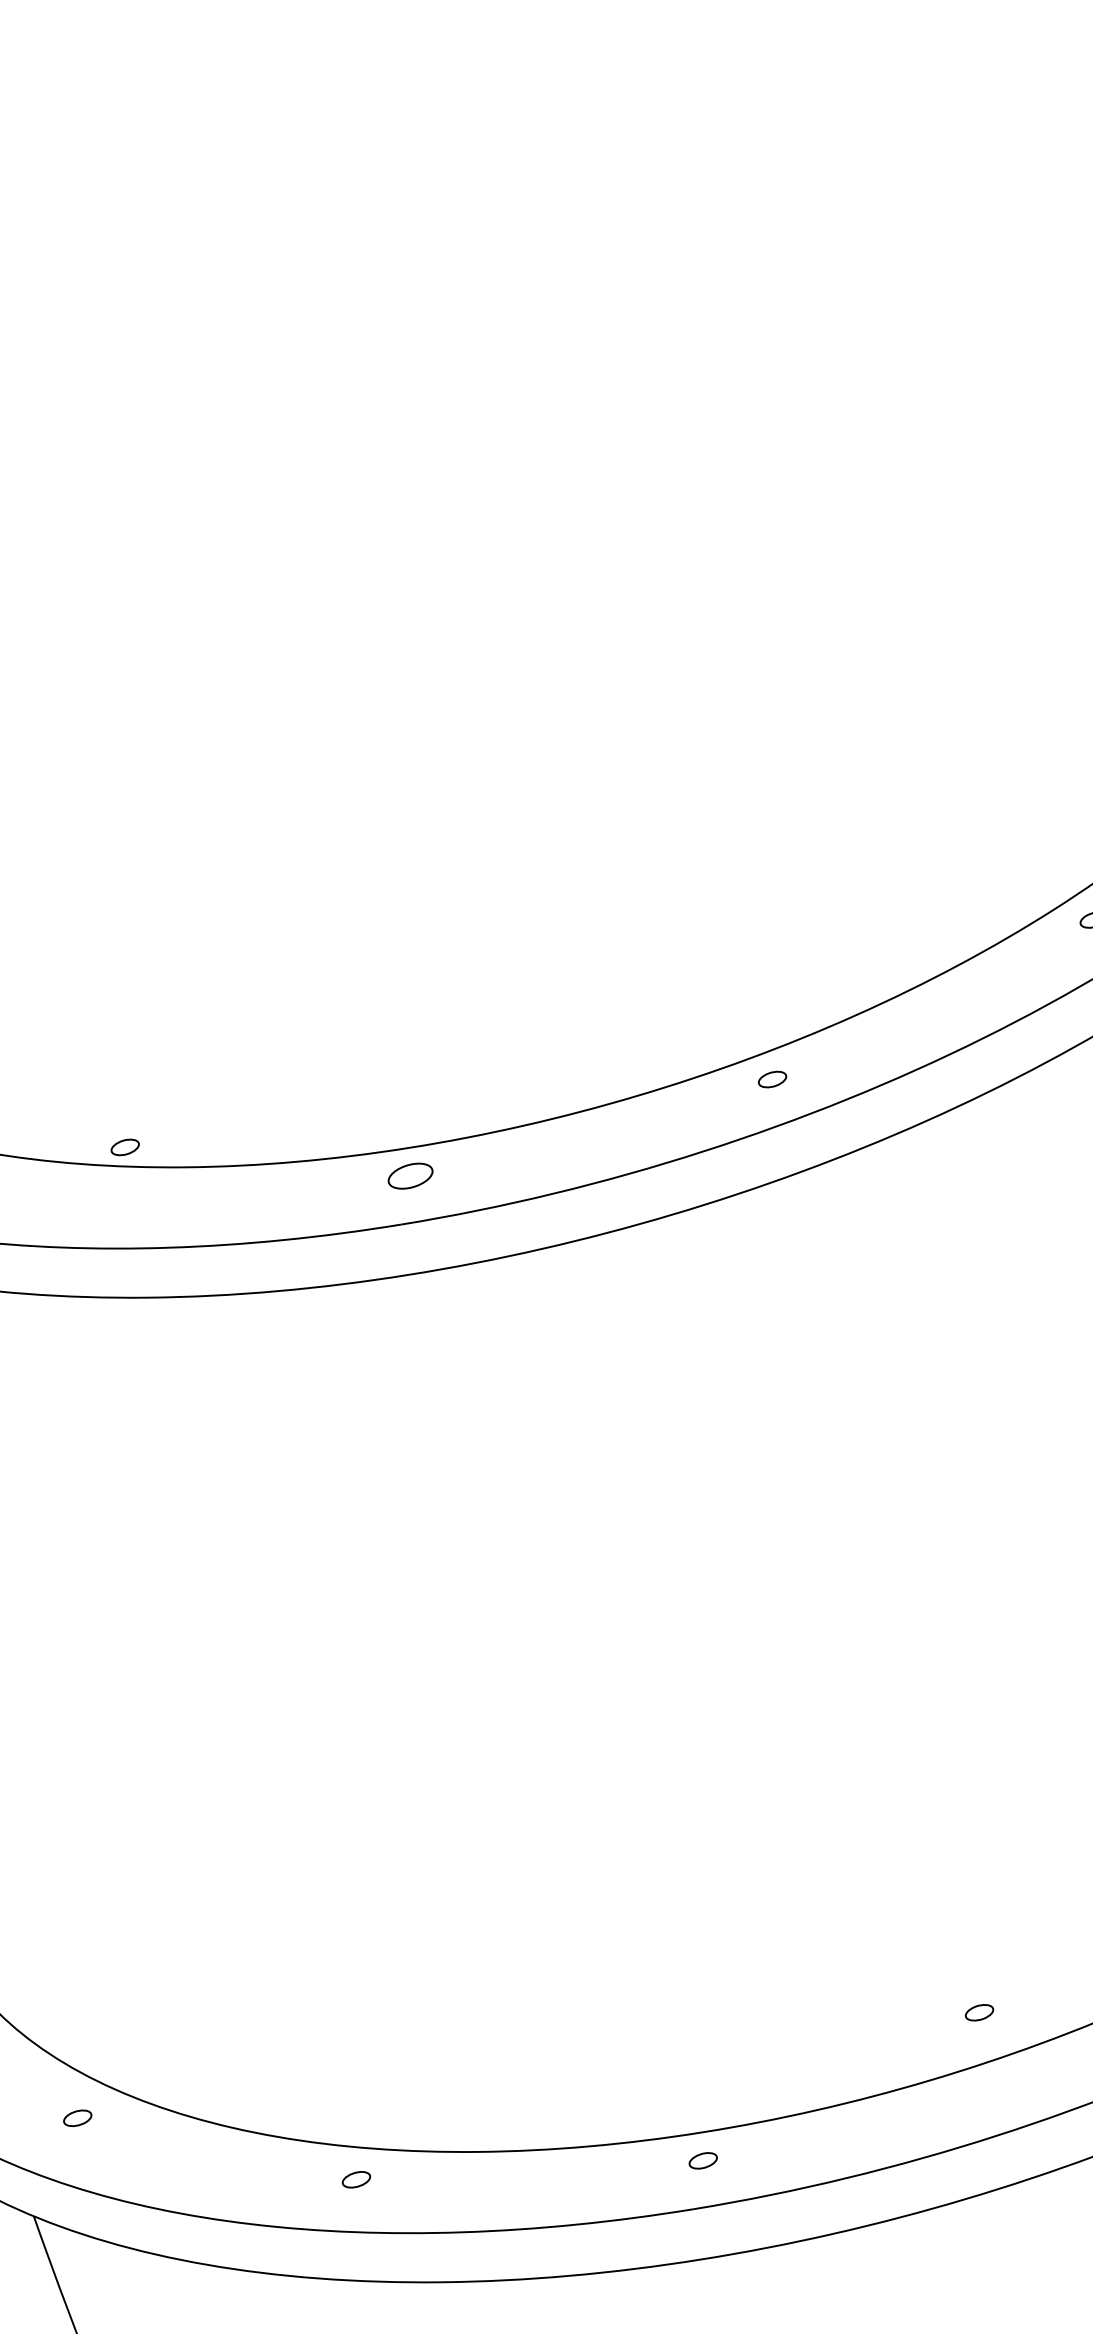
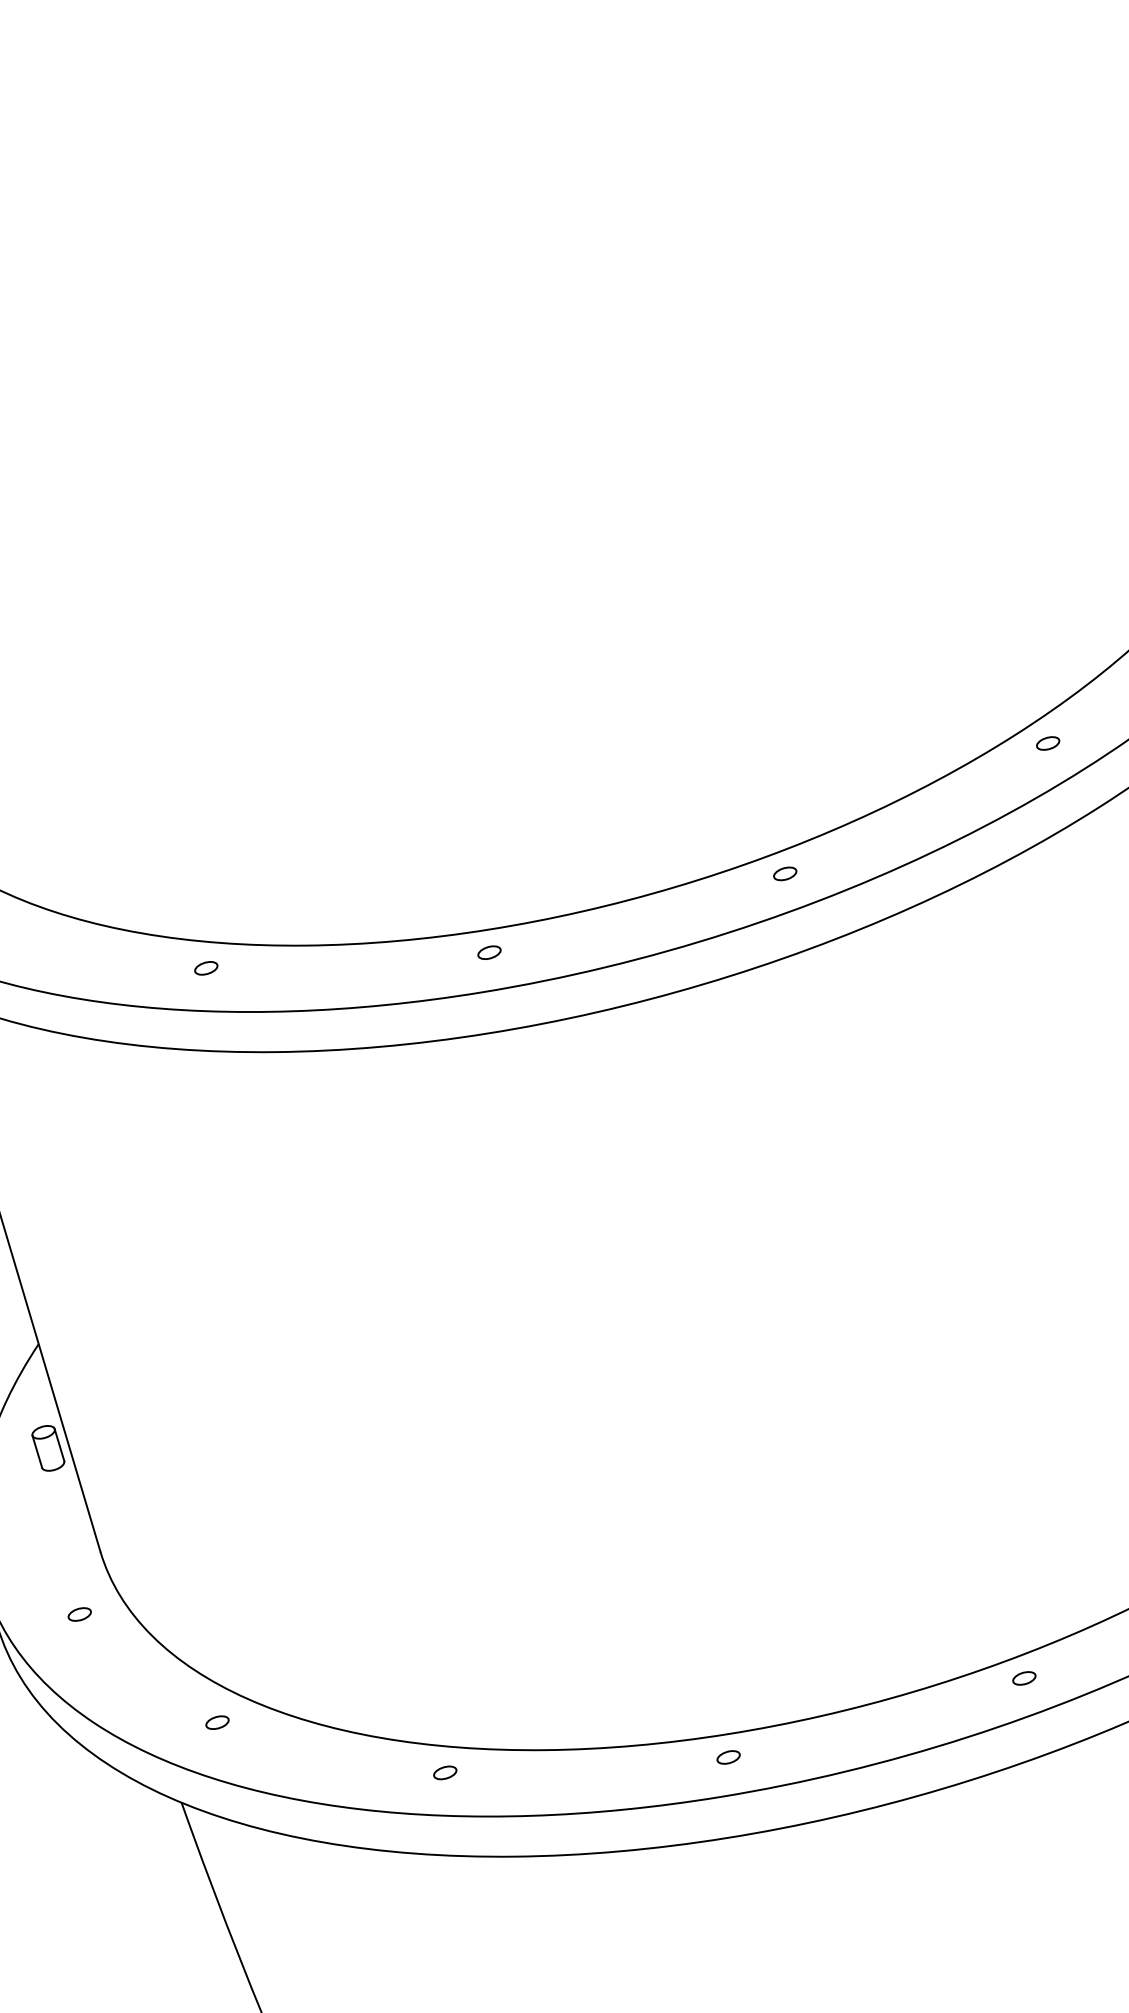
part: (125, 1147) -> (206, 968), moved
part: (410, 1175) -> (489, 952), size x0.62
part: (979, 2012) -> (1024, 1678), moved

